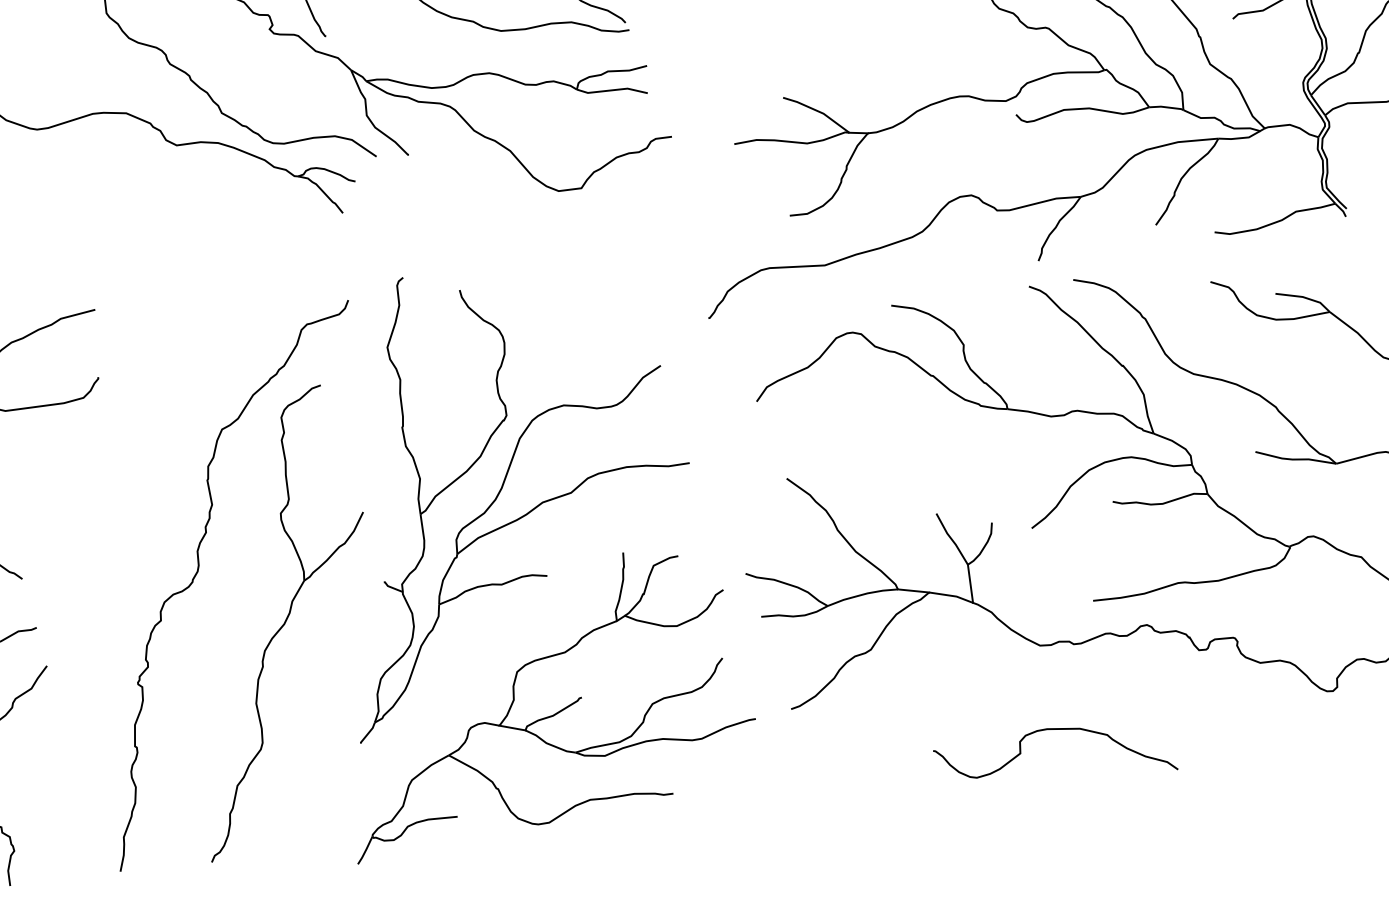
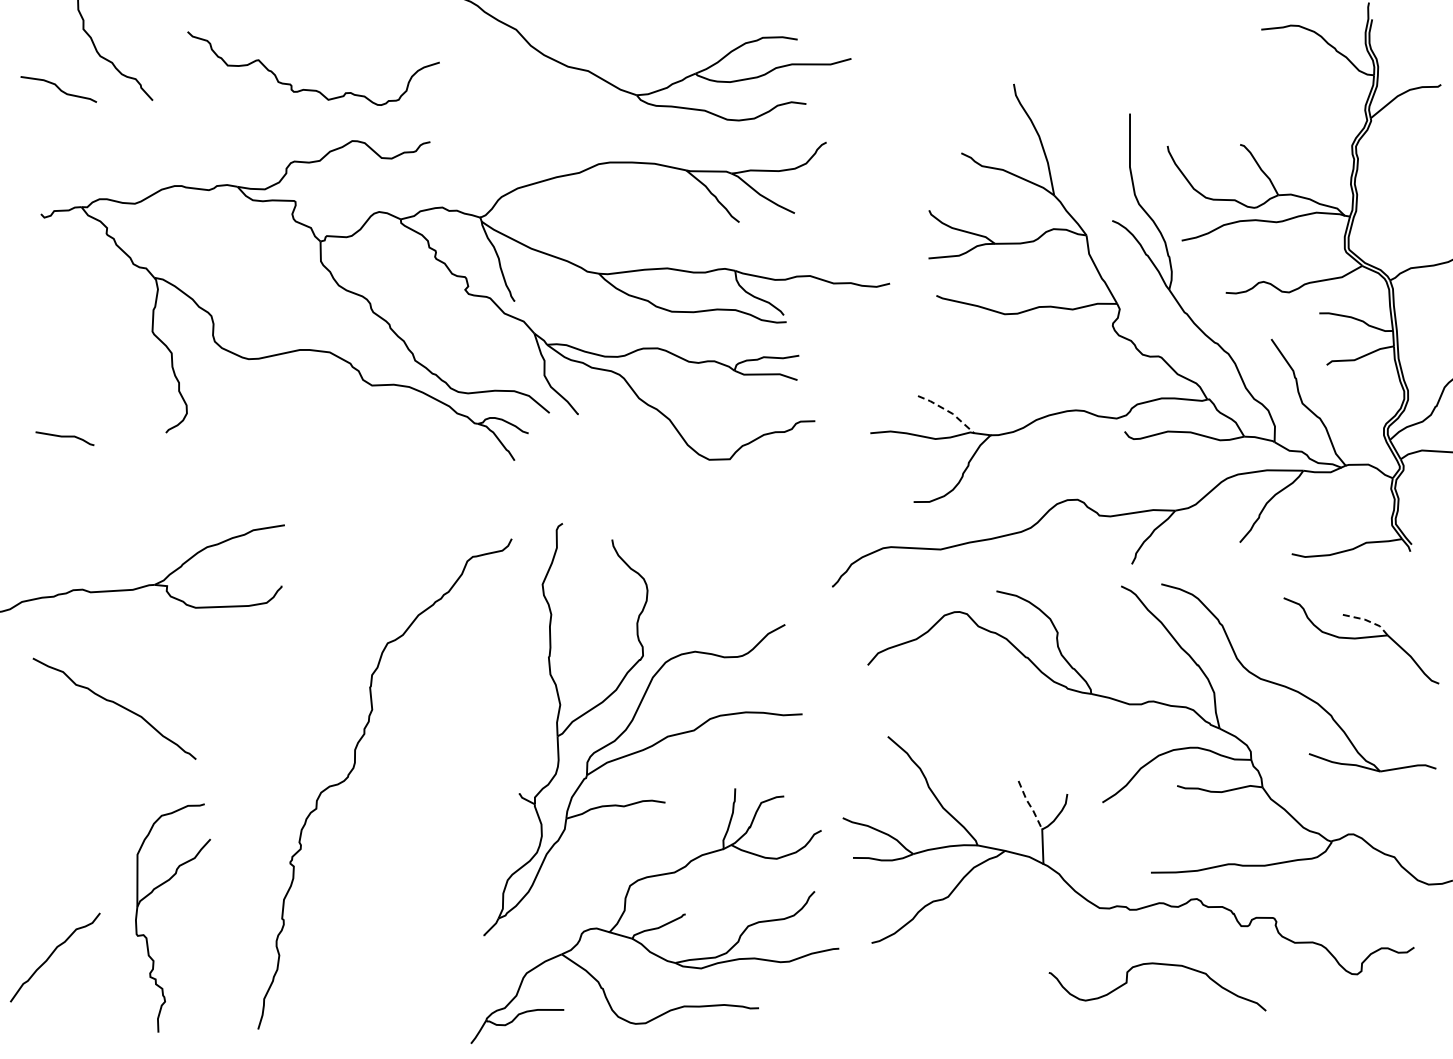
line: (817, 111) -> (947, 411), solid -> dashed
line: (1304, 297) -> (1366, 620), solid -> dashed
line: (952, 539) -> (1030, 805), solid -> dashed
part: (281, 622) -> (423, 820), removed
curve: (1058, 730) -> (1162, 965), moved

